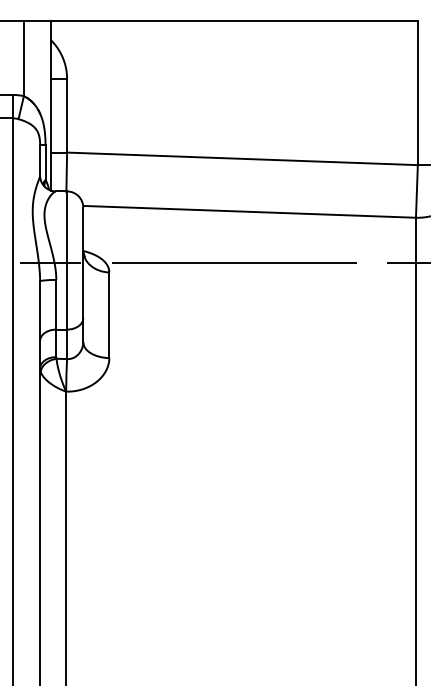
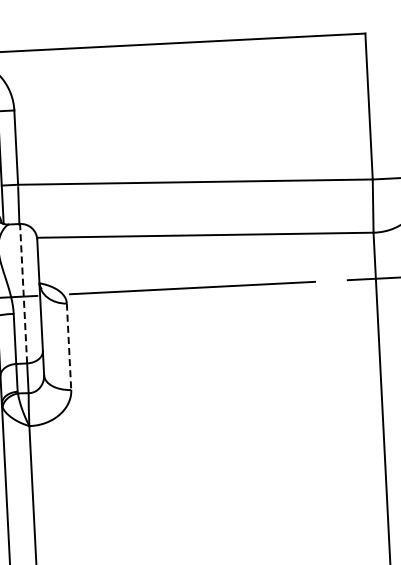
line: (67, 260) -> (24, 293), solid -> dashed
line: (109, 315) -> (69, 347), solid -> dashed

